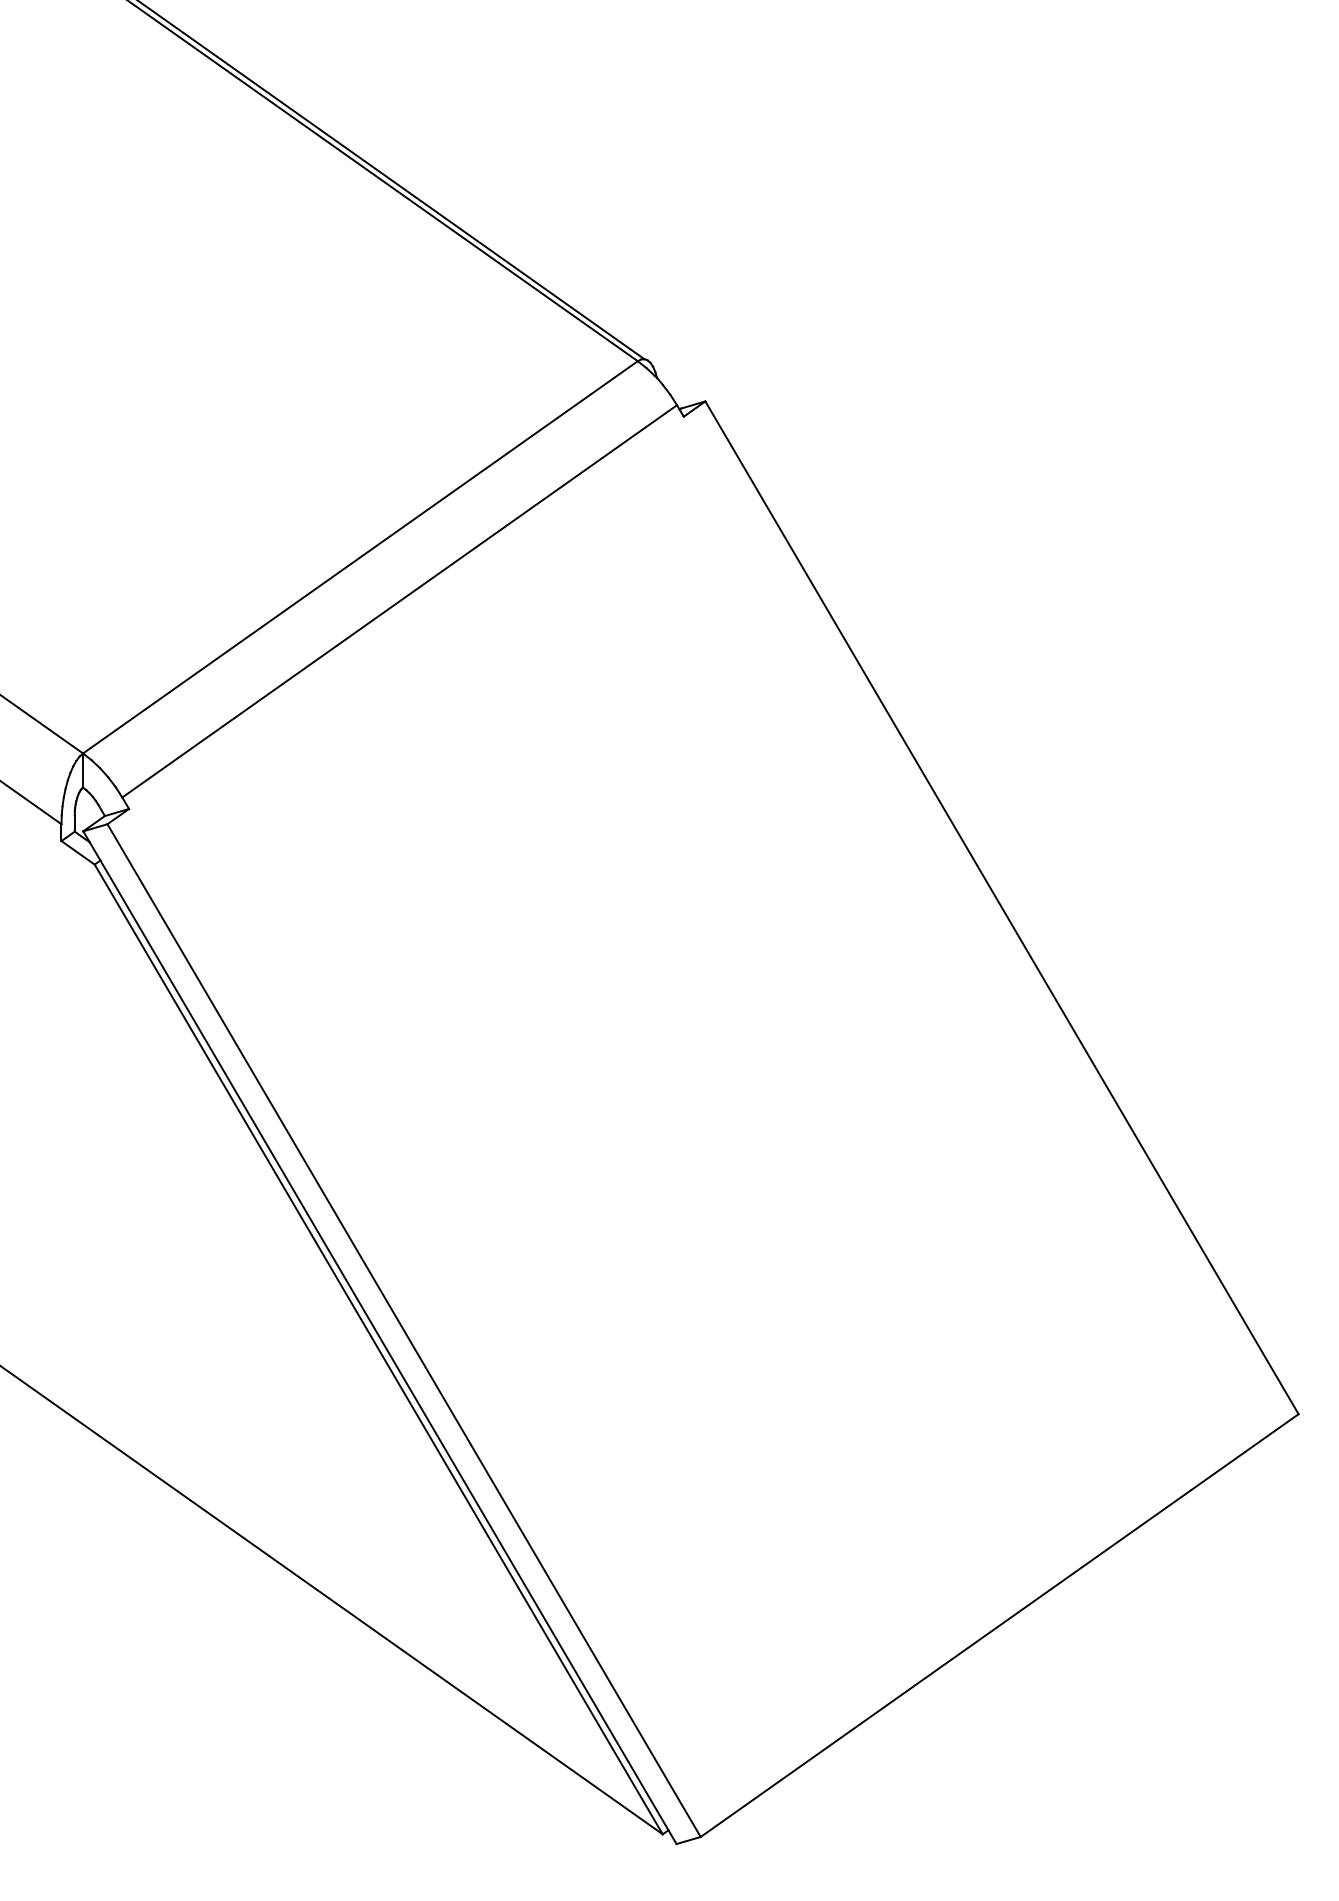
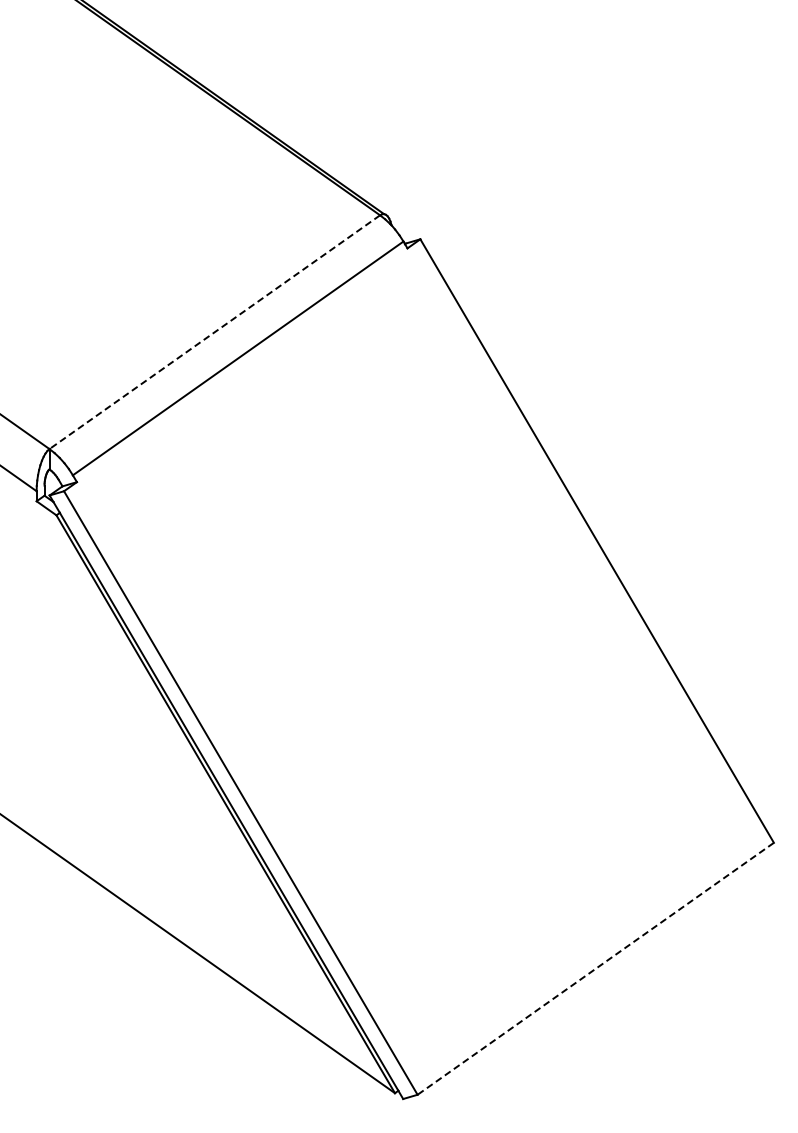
line: (359, 557) -> (214, 332), solid -> dashed
line: (999, 1626) -> (595, 969), solid -> dashed

